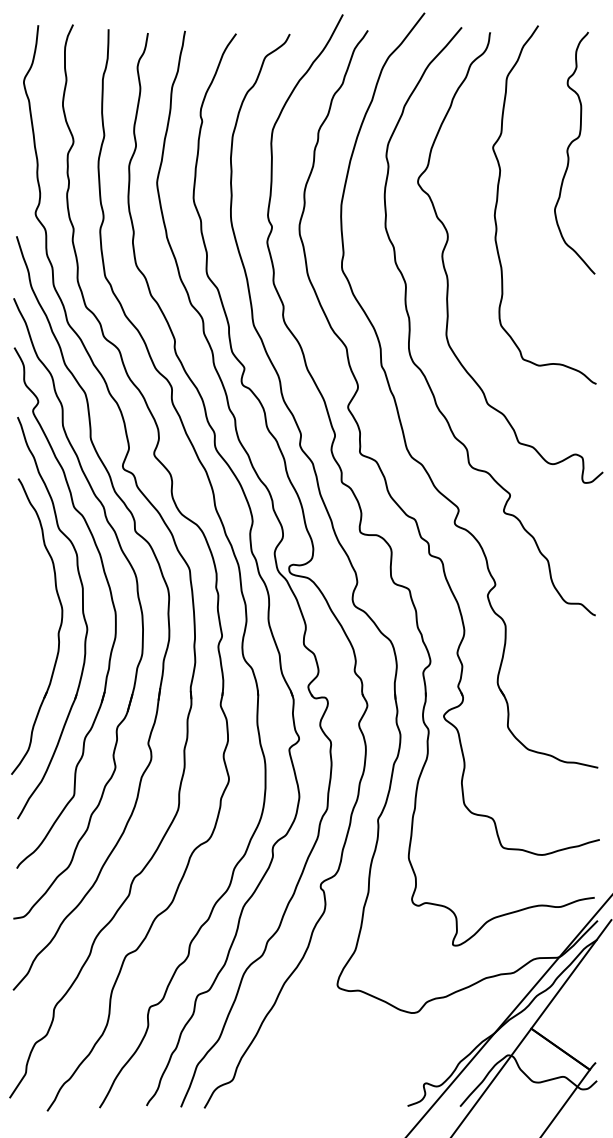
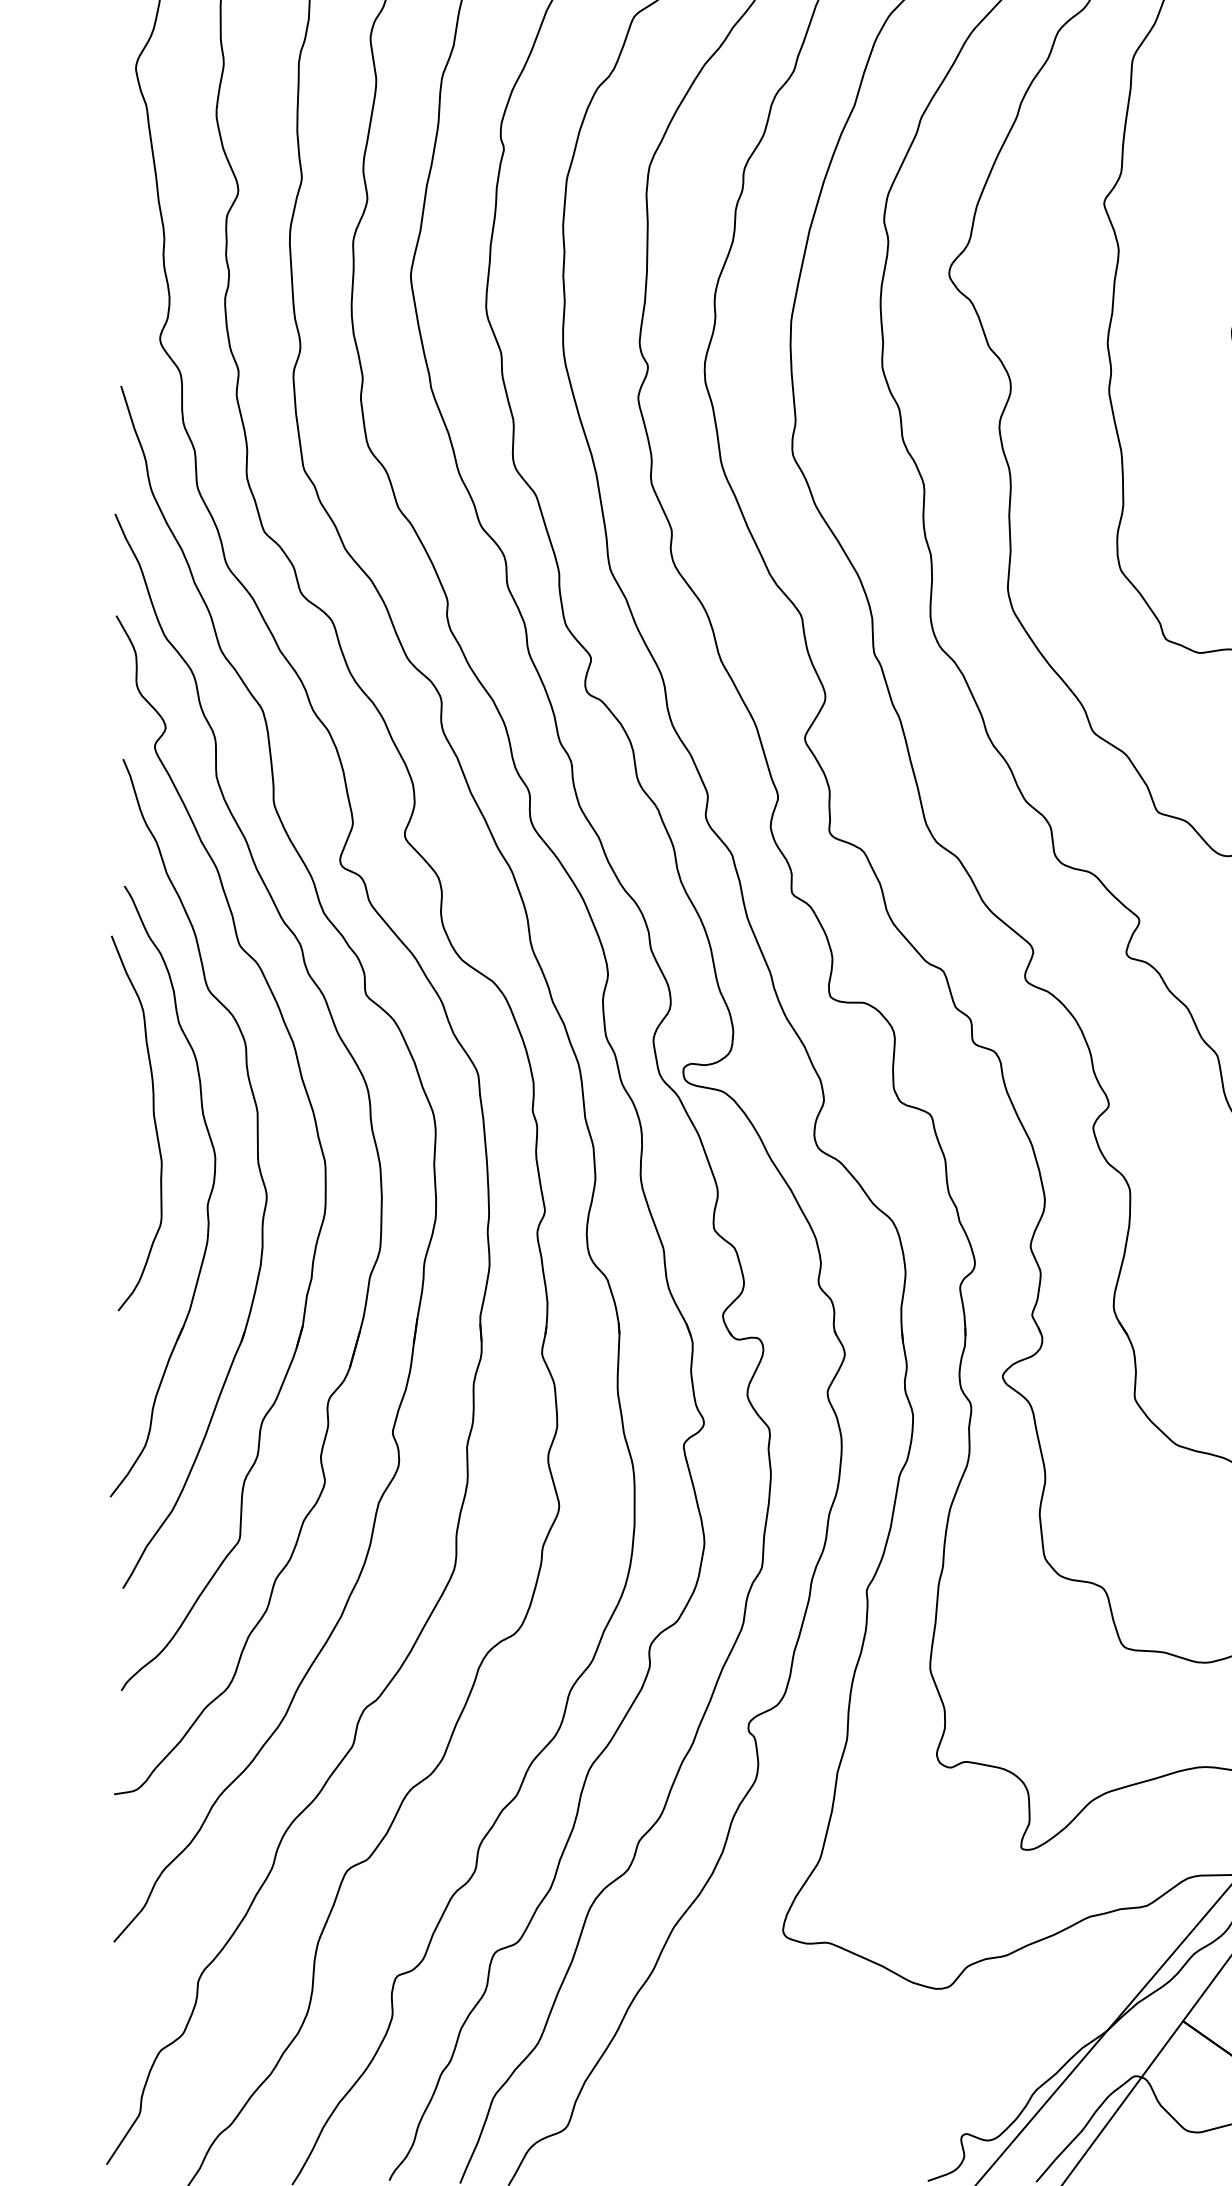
curve: (31, 590) -> (151, 1116), added

